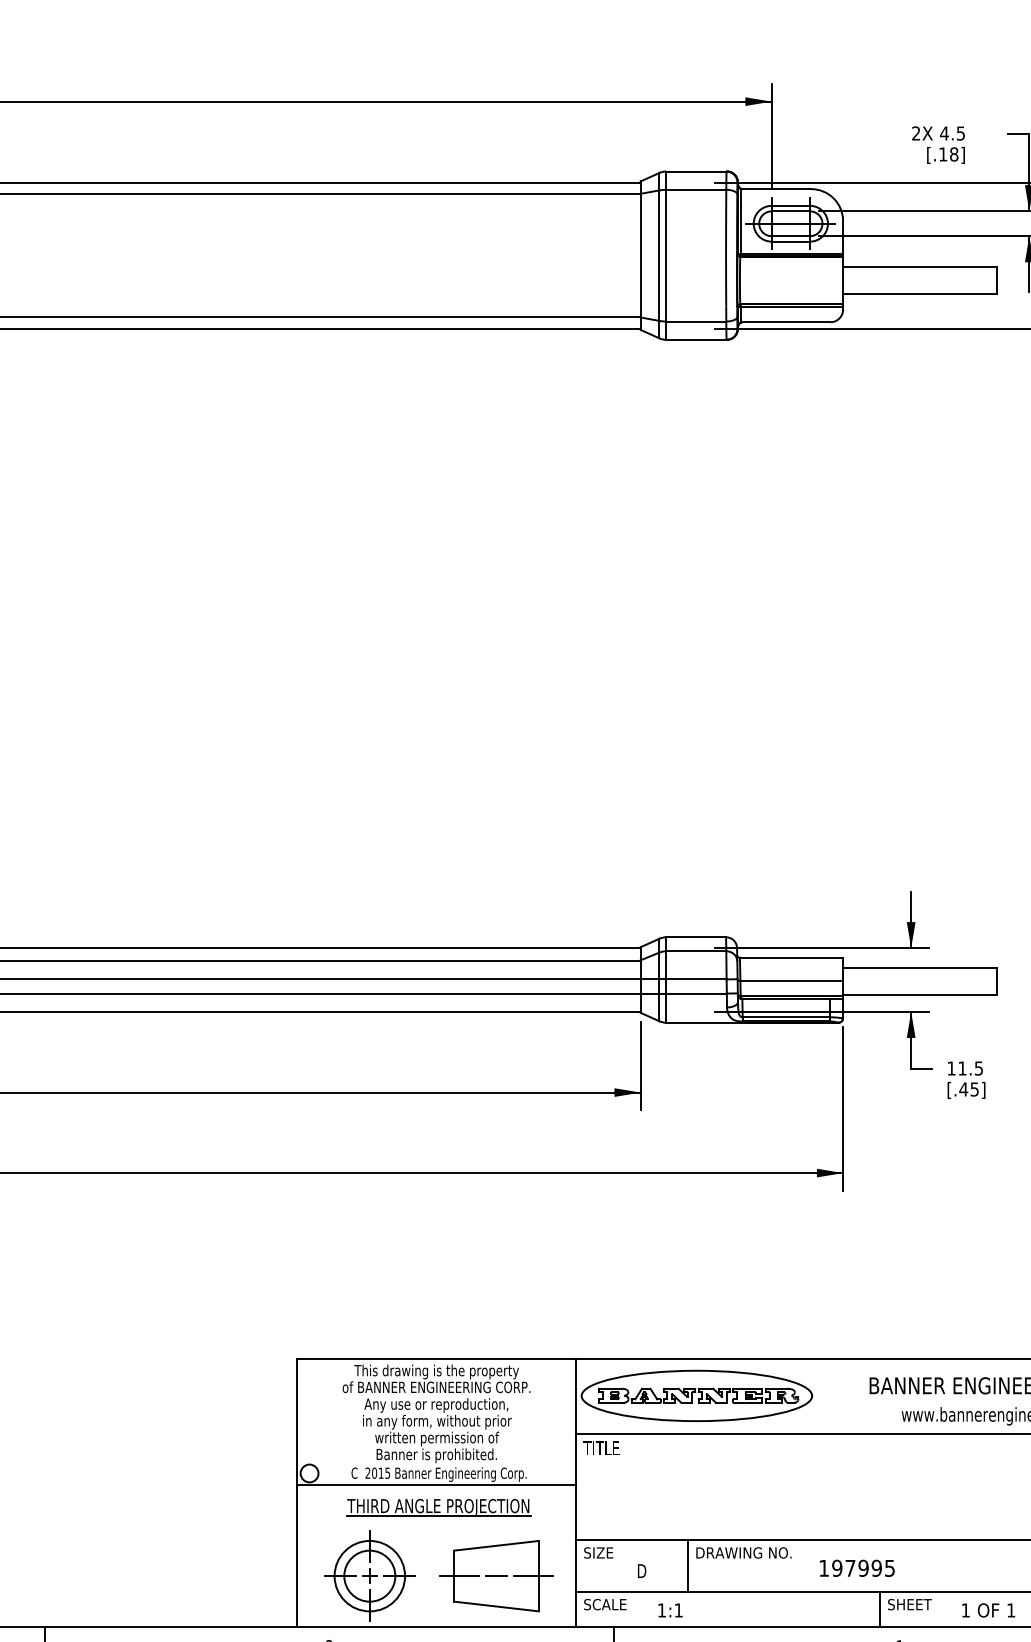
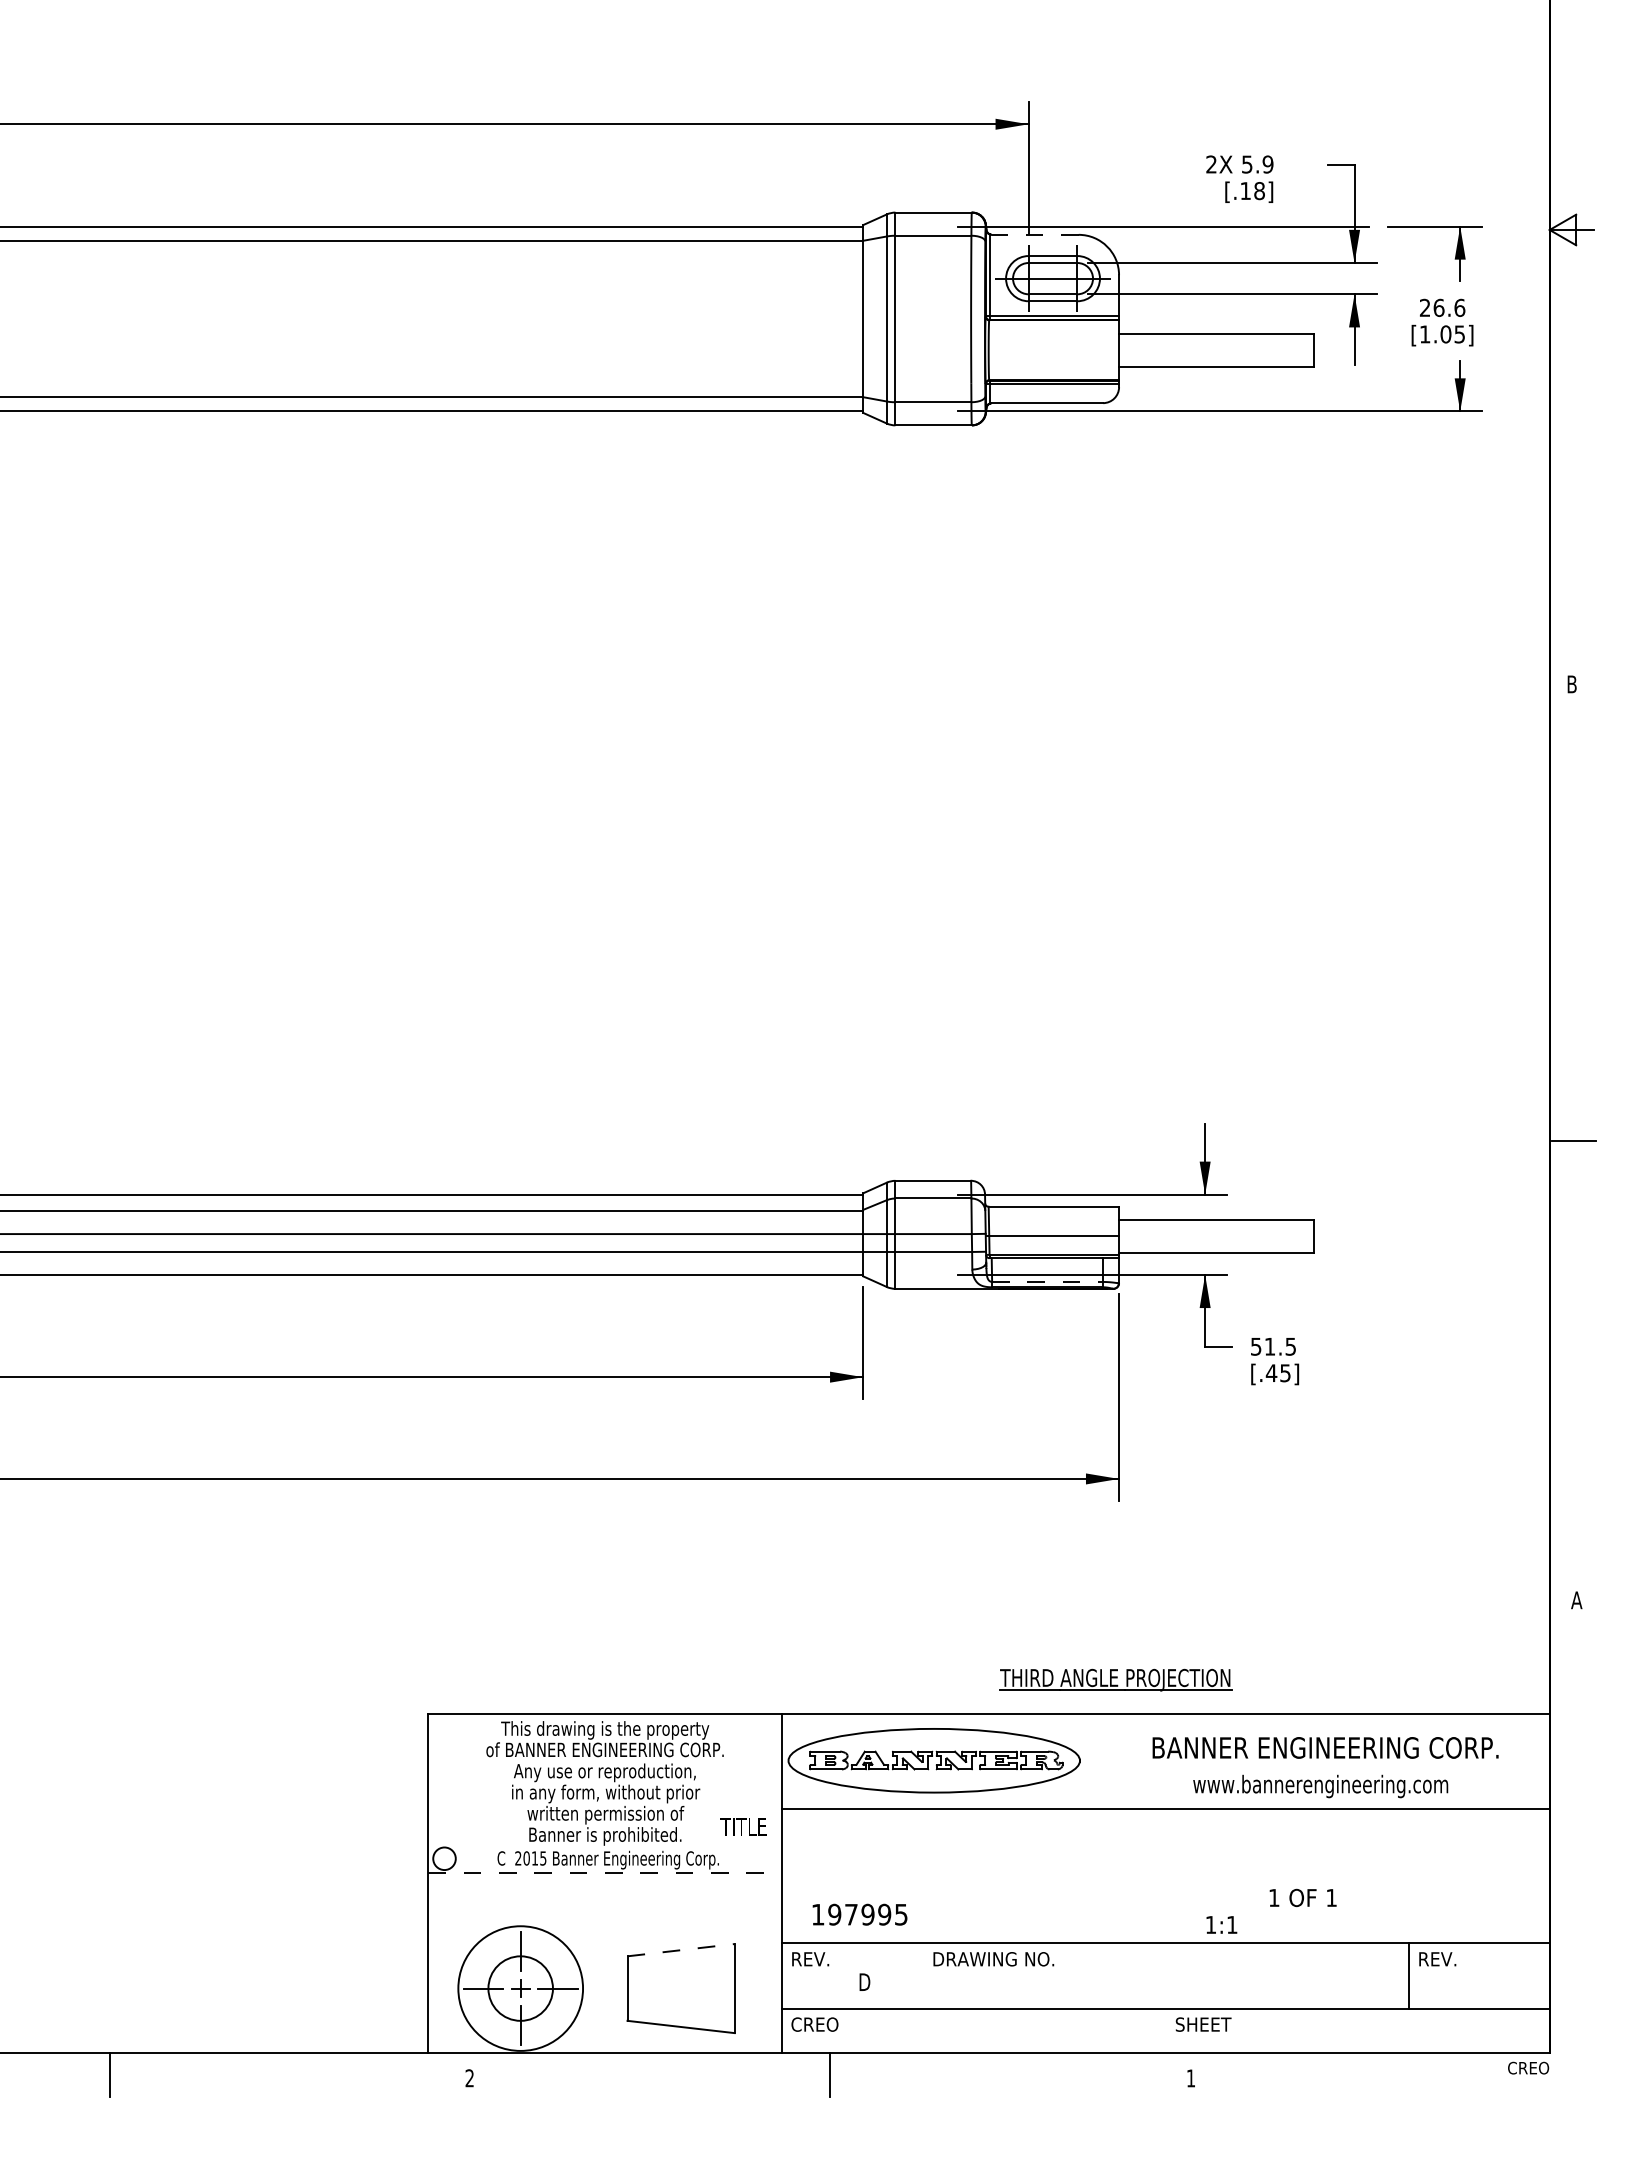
text: (952, 133) -> (1257, 164), 4.5 -> 5.9
line: (776, 188) -> (1035, 234), solid -> dashed
line: (787, 1016) -> (1048, 1281), solid -> dashed
text: (951, 1068) -> (1256, 1346), 11.5 -> 51.5
text: (601, 1447) -> (743, 1826), moved
line: (436, 1484) -> (604, 1872), solid -> dashed
part: (438, 1507) -> (1115, 1679), moved
line: (497, 1546) -> (681, 1950), solid -> dashed
text: (599, 1553) -> (810, 1959), SIZE -> REV.
line: (687, 1565) -> (922, 1975), removed
text: (856, 1568) -> (859, 1914), moved
circle: (369, 1576) -> (520, 1988), size x1.4
line: (459, 1576) -> (633, 1988), removed
line: (496, 1576) -> (680, 1988), removed
line: (533, 1576) -> (727, 1988), removed
text: (605, 1604) -> (818, 2024), SCALE -> CREO
line: (879, 1609) -> (1165, 2030), removed
text: (670, 1610) -> (1221, 1924), moved
text: (988, 1610) -> (1302, 1897), moved

